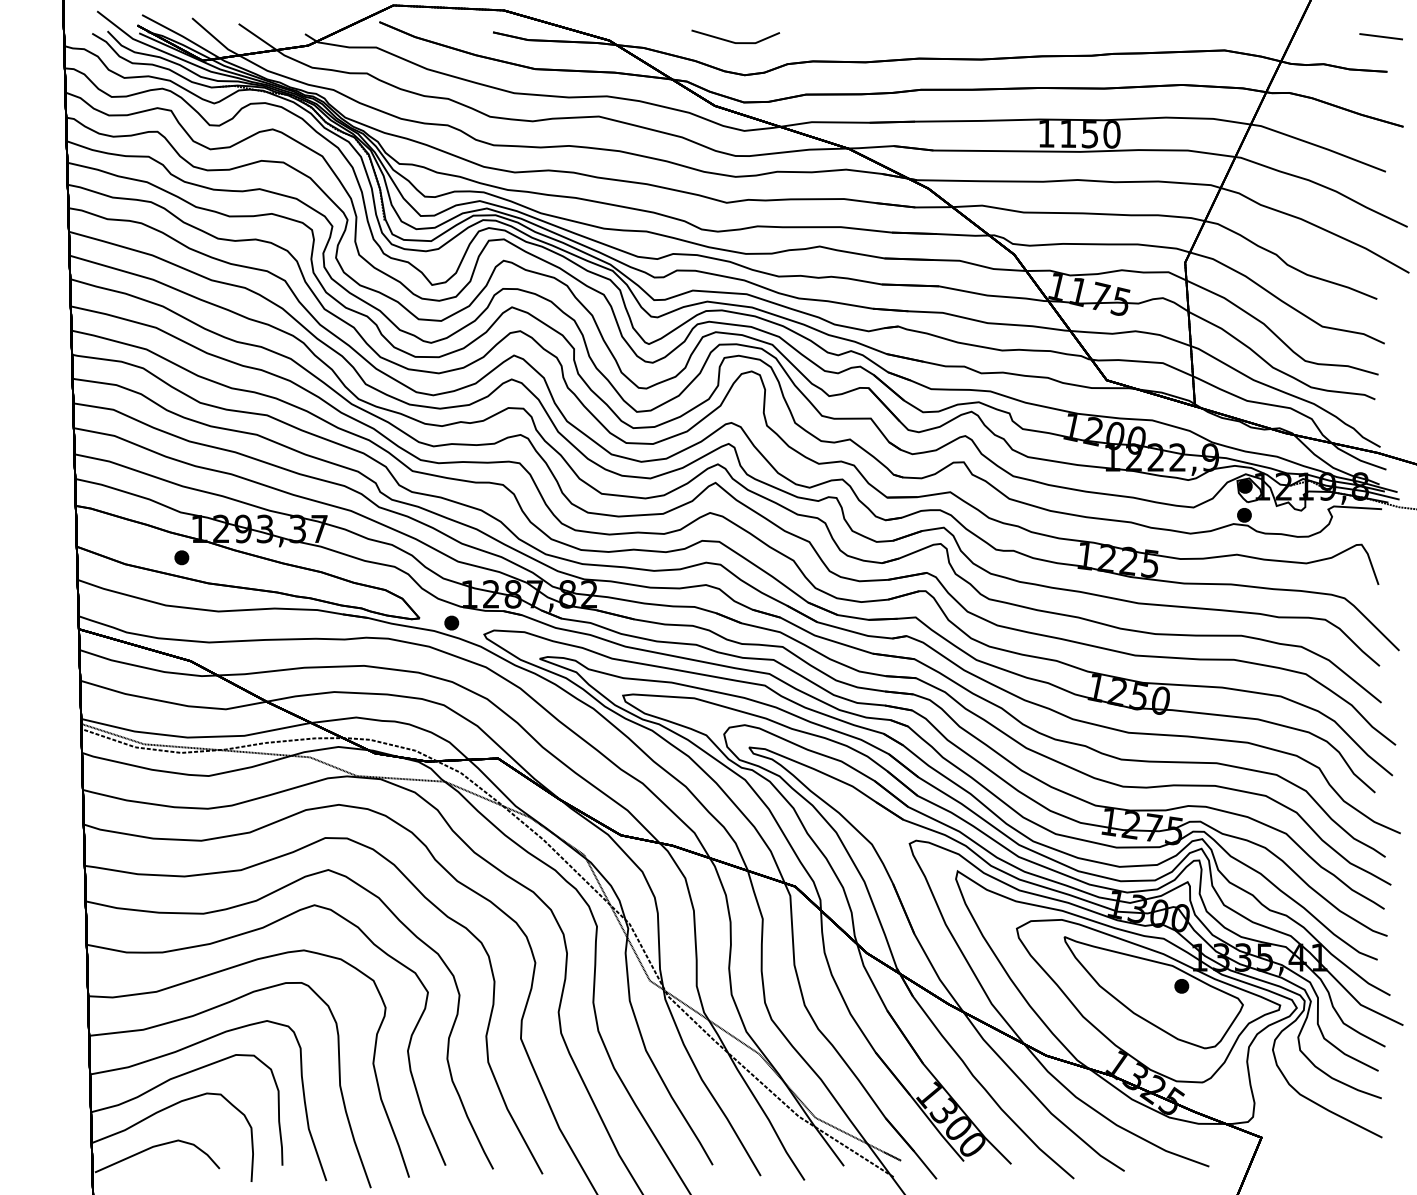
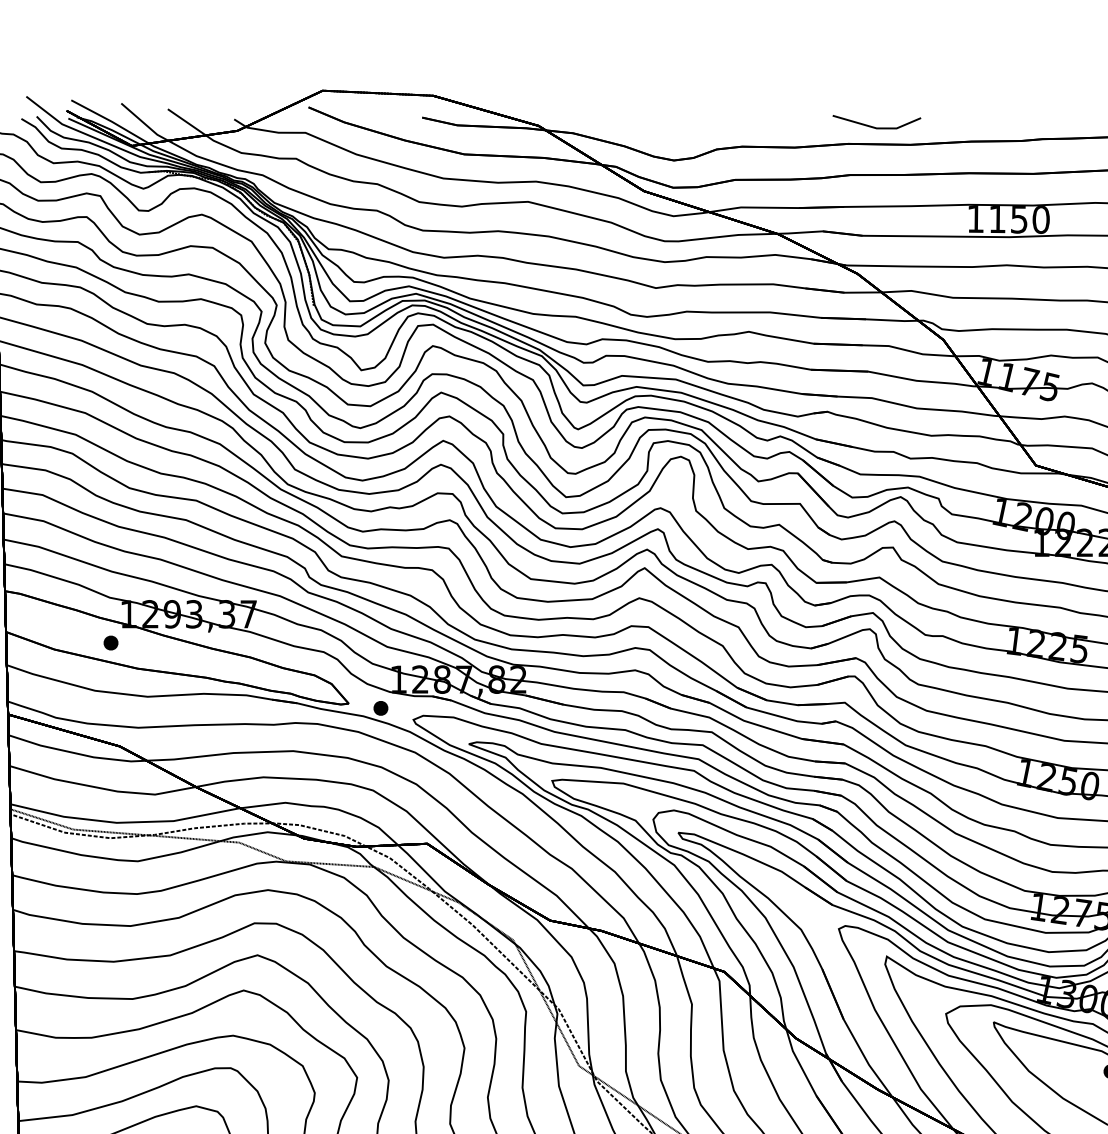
line: (734, 41) -> (875, 126), moved

